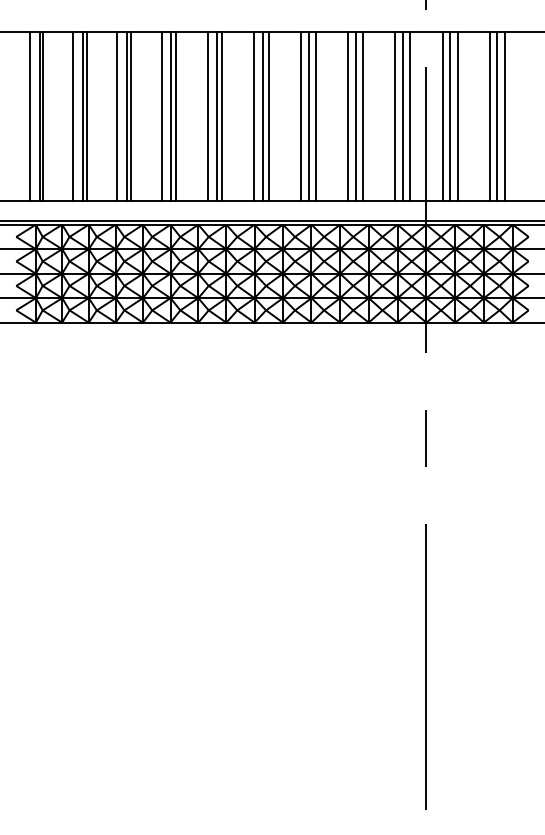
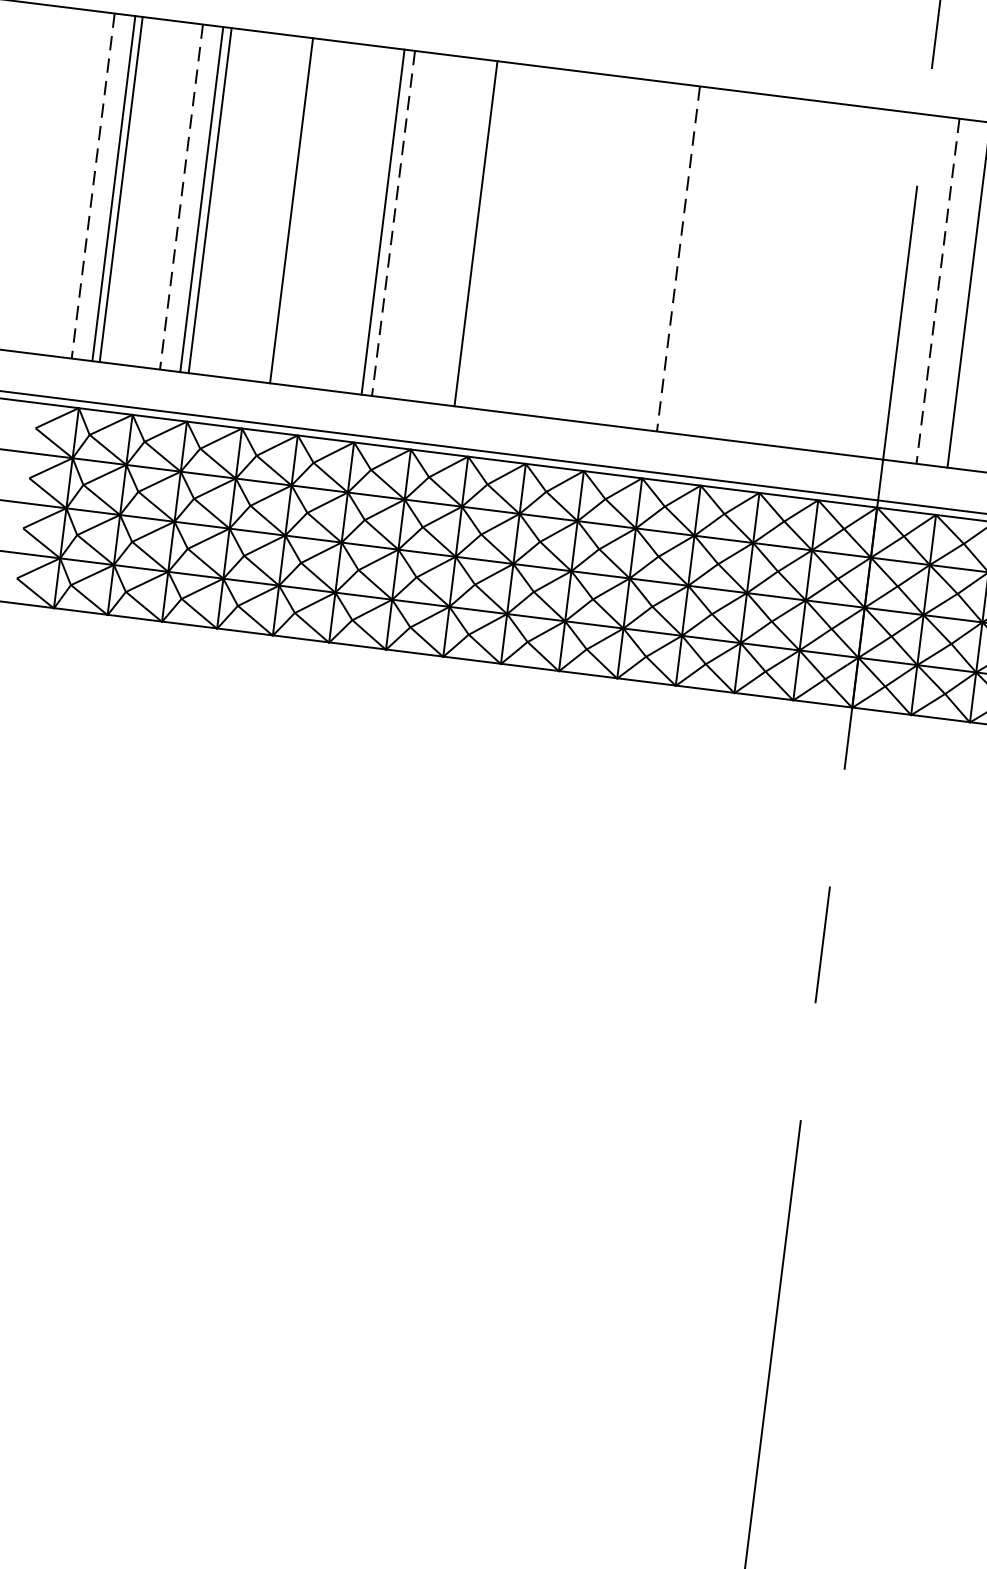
line: (116, 116) -> (271, 207), removed
line: (131, 116) -> (301, 211), removed
line: (161, 116) -> (363, 218), removed
line: (207, 116) -> (457, 230), removed
line: (222, 116) -> (487, 234), removed
line: (253, 116) -> (551, 242), removed
line: (262, 116) -> (569, 244), removed
line: (268, 116) -> (581, 246), removed
line: (300, 116) -> (647, 254), removed
line: (309, 116) -> (665, 256), removed
line: (347, 116) -> (743, 266), removed
line: (356, 116) -> (761, 268), removed
line: (363, 116) -> (776, 270), removed
line: (395, 116) -> (841, 278), removed
line: (403, 116) -> (857, 280), removed
line: (410, 116) -> (872, 282), removed
line: (450, 116) -> (953, 292), removed
line: (29, 117) -> (93, 187), solid -> dashed
line: (72, 117) -> (180, 198), solid -> dashed
line: (176, 117) -> (393, 224), solid -> dashed
line: (315, 117) -> (677, 260), solid -> dashed
line: (442, 117) -> (937, 292), solid -> dashed

